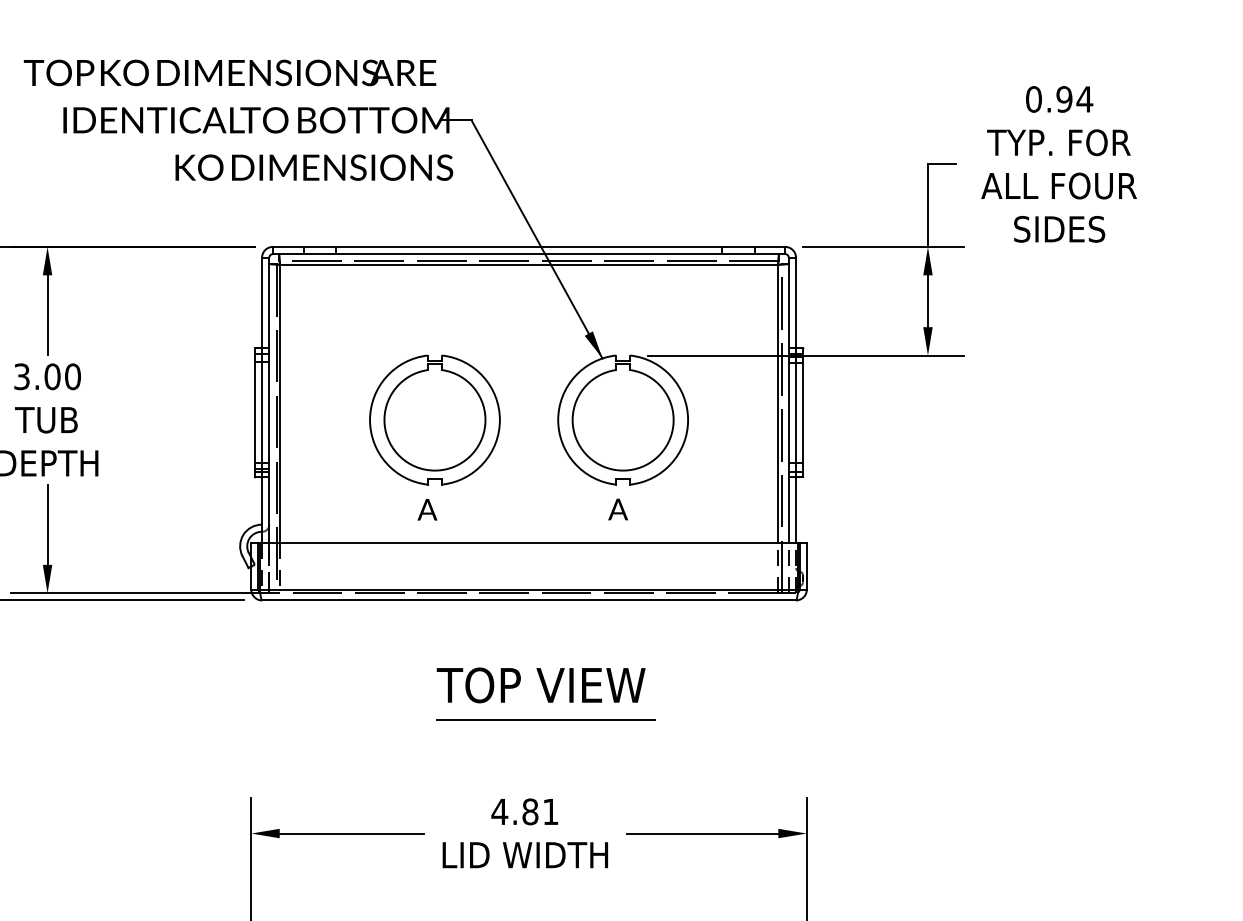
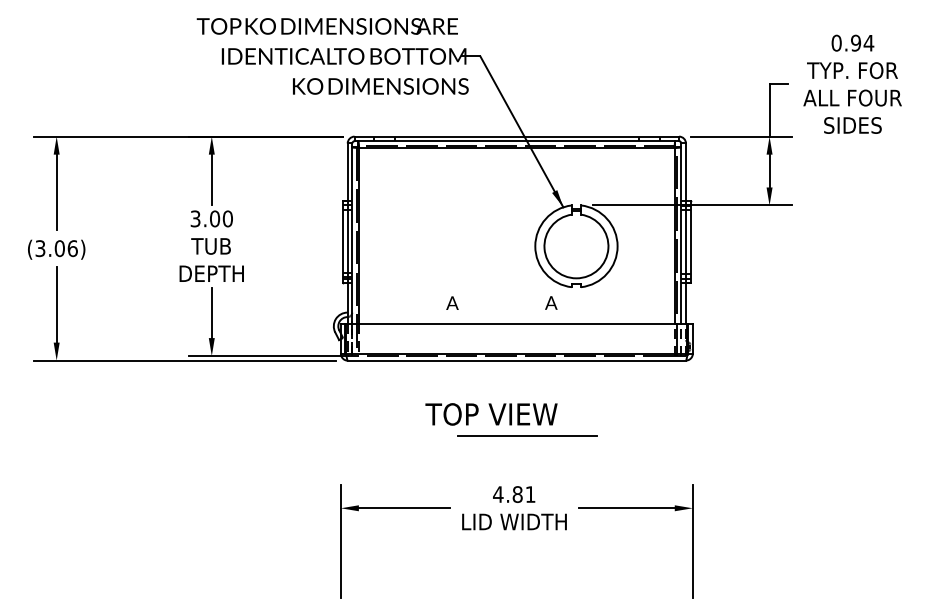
part: (435, 418) -> (457, 245), removed
text: (618, 508) -> (551, 302), moved
text: (541, 685) -> (491, 414), moved

